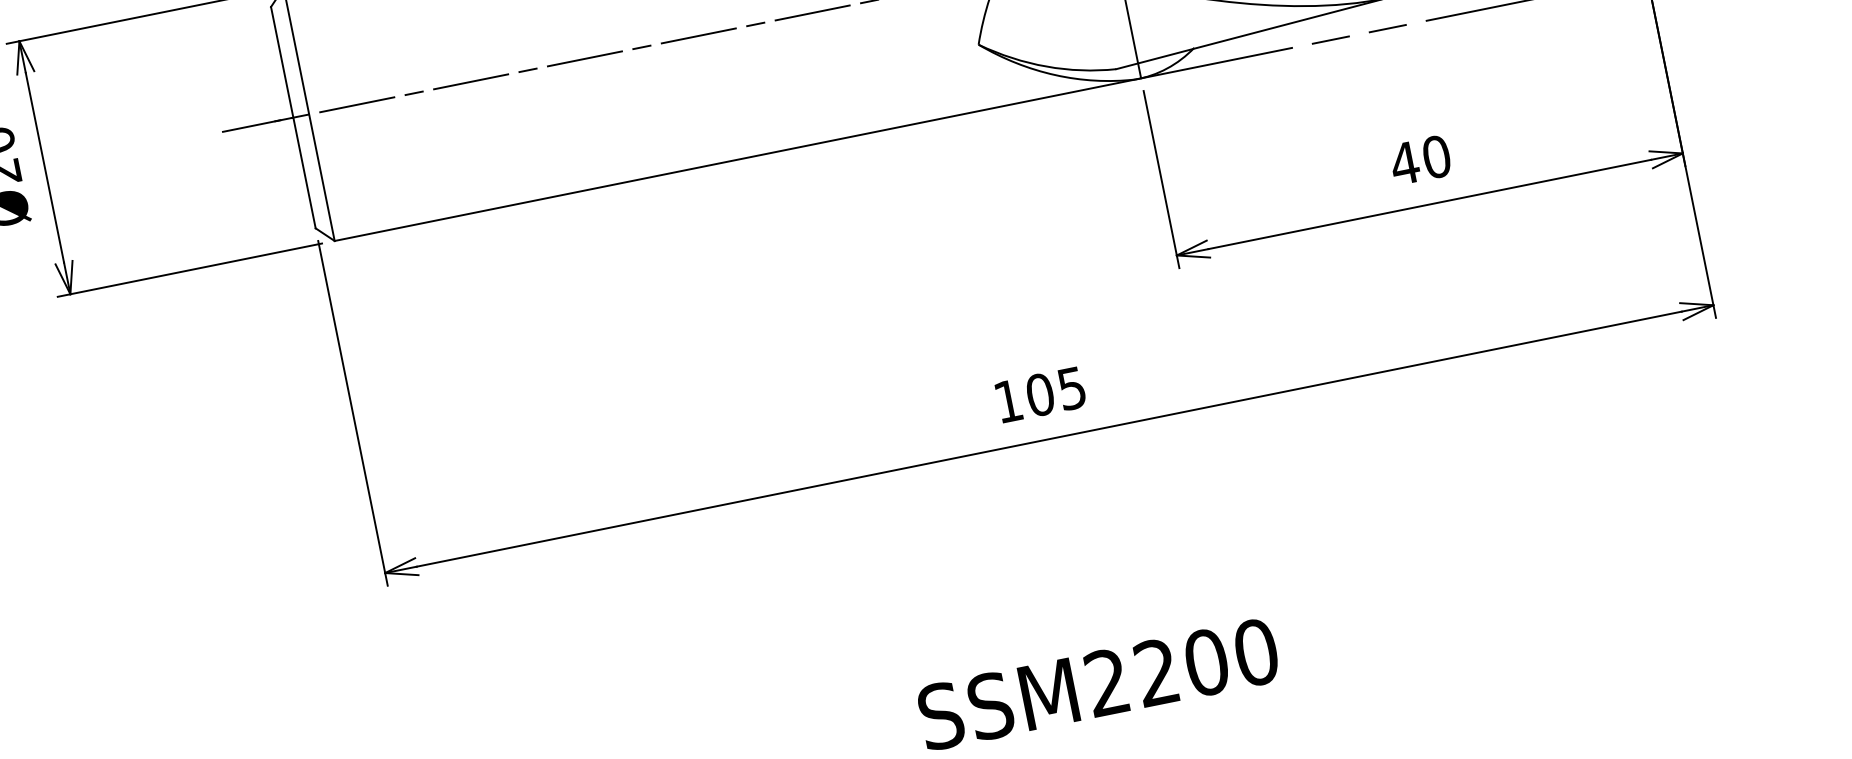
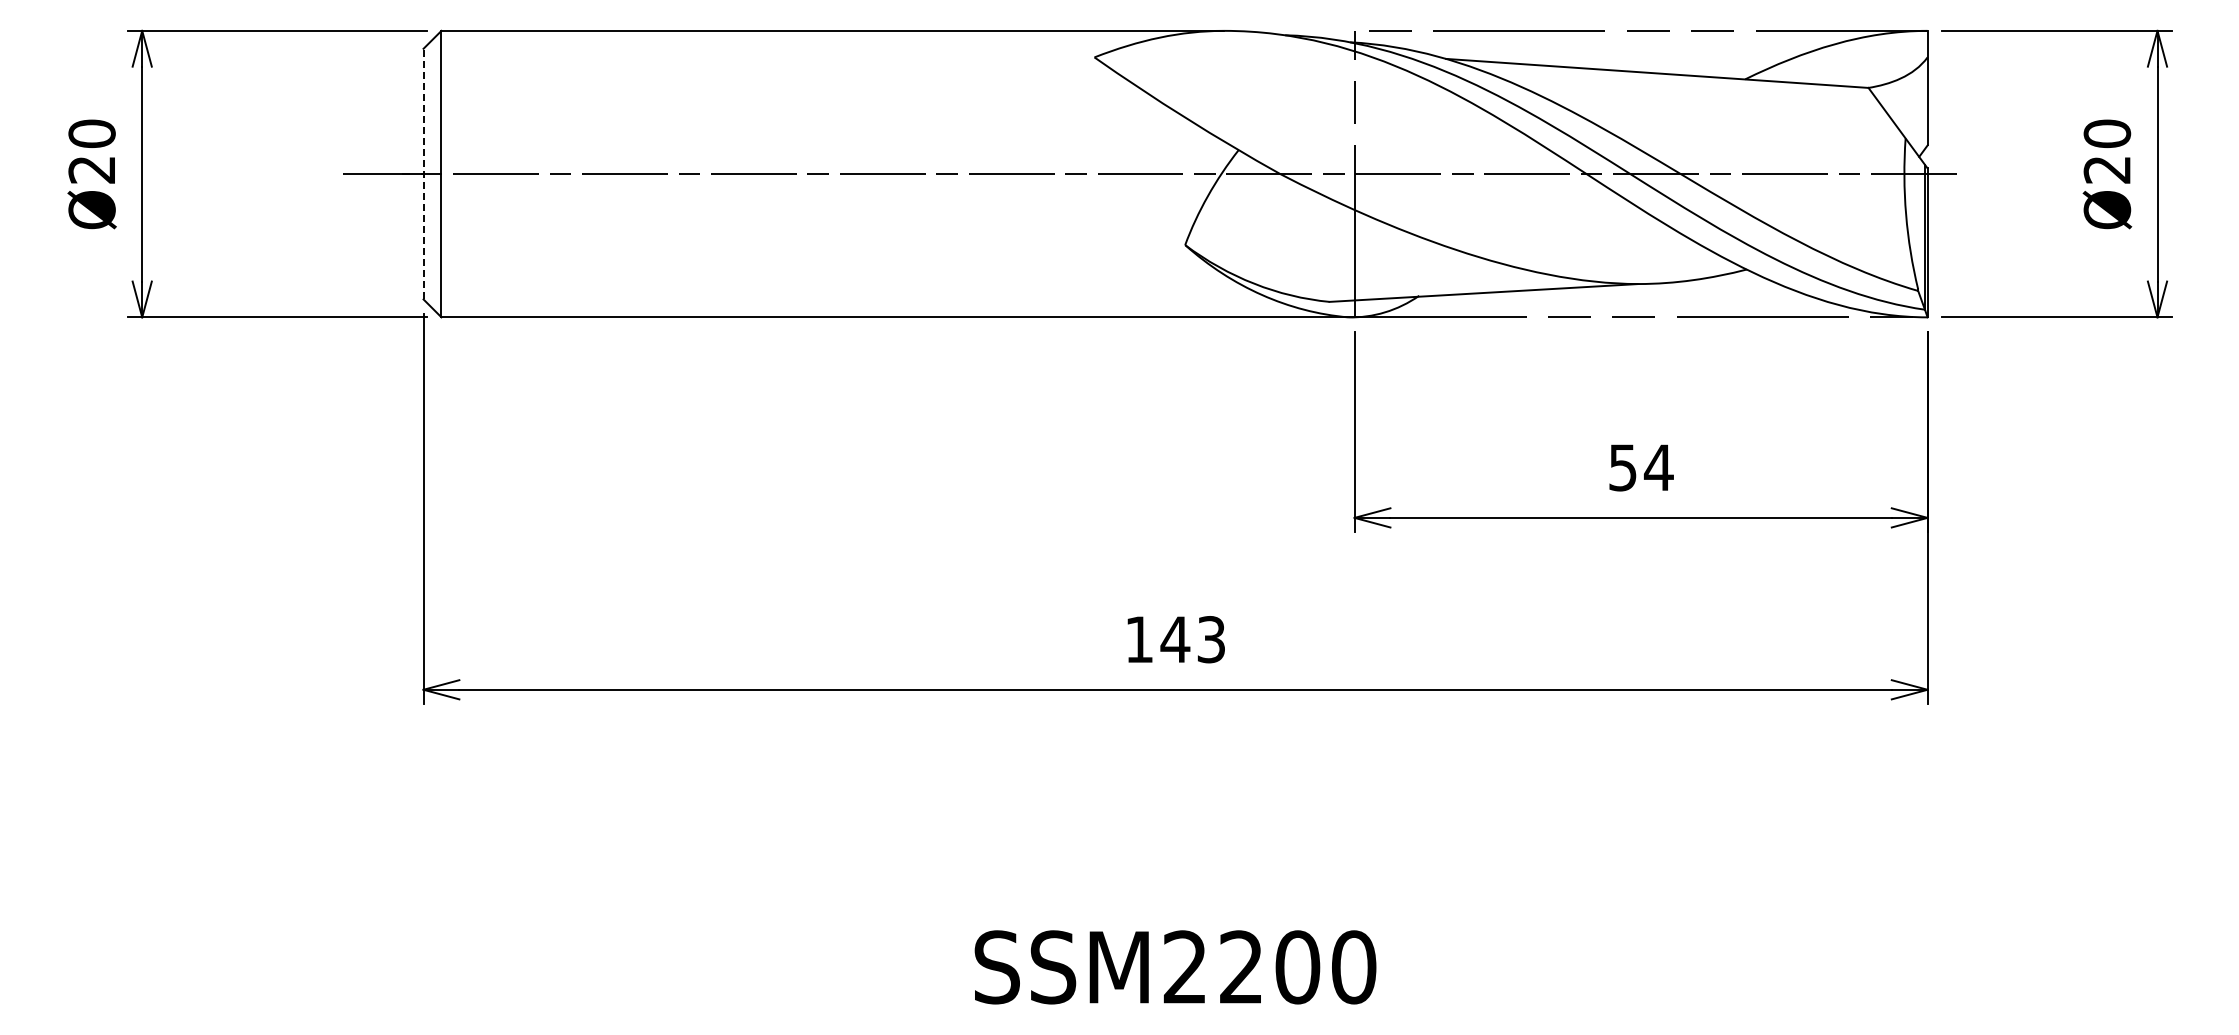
line: (293, 117) -> (423, 173), solid -> dashed
text: (1420, 160) -> (1640, 467), 40 -> 54
text: (1055, 391) -> (1192, 639), 105 -> 143

